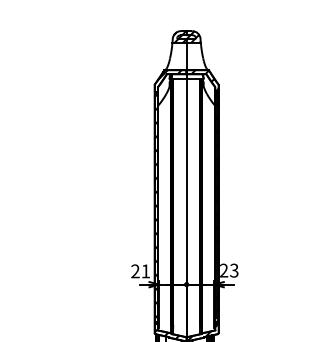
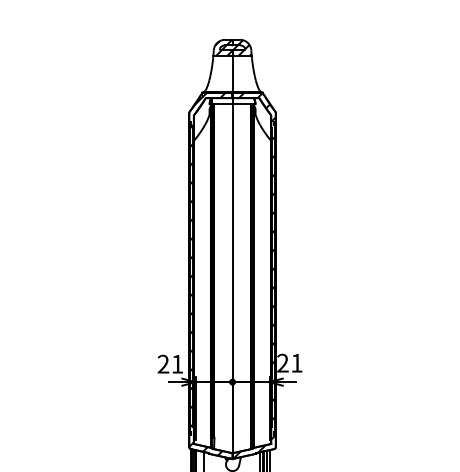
text: (233, 270) -> (296, 362), 23 -> 21

